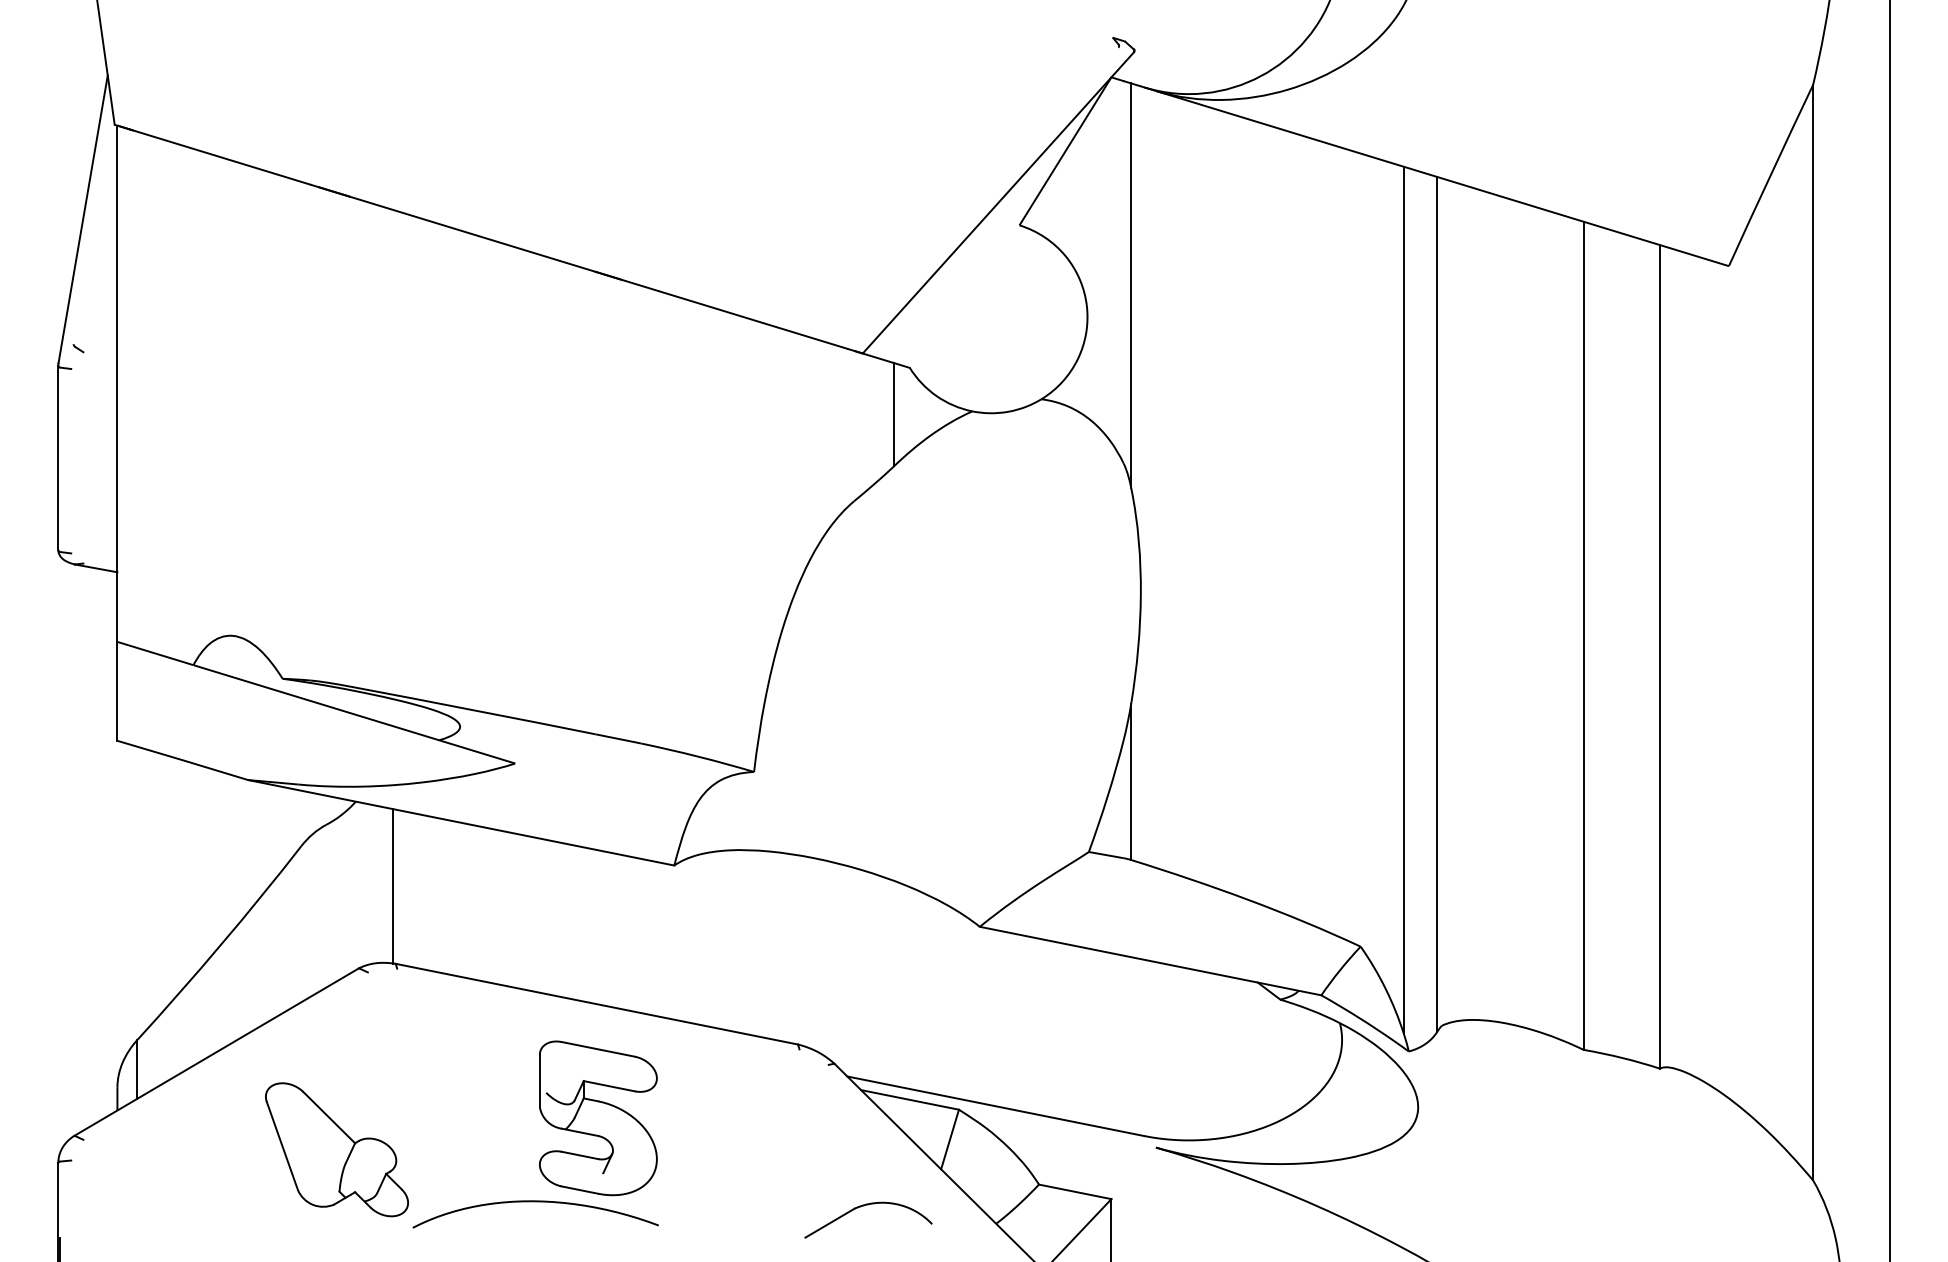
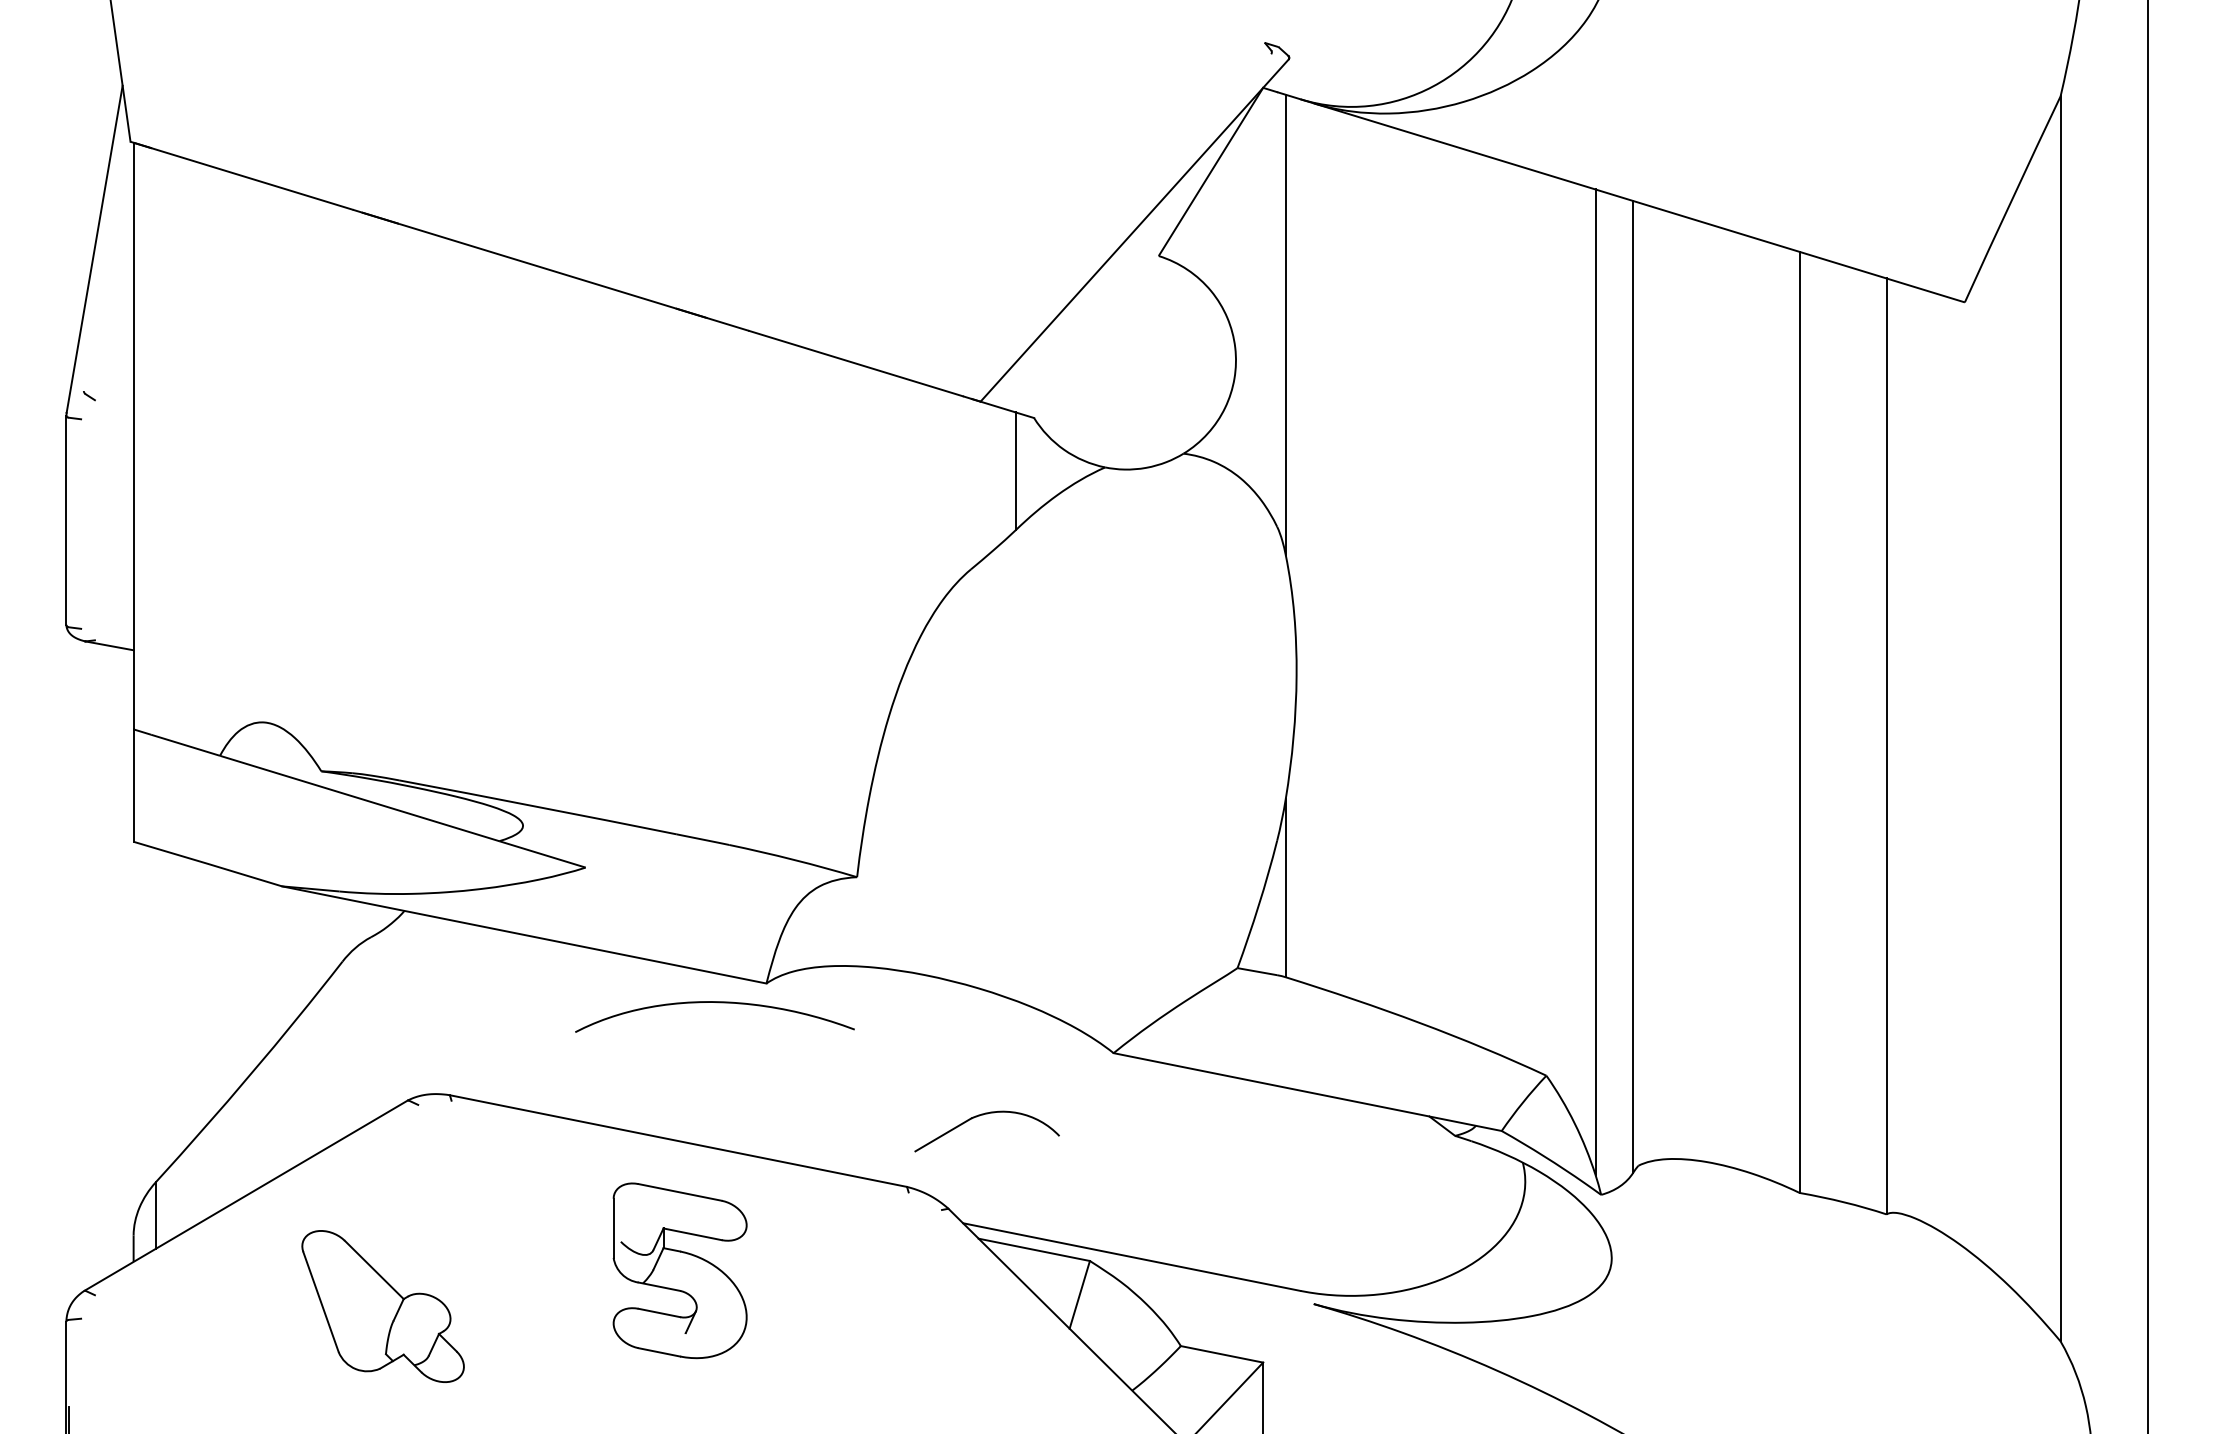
line: (393, 885) -> (447, 1006), removed
curve: (537, 1202) -> (717, 1003), moved
part: (865, 1206) -> (983, 1115), moved

